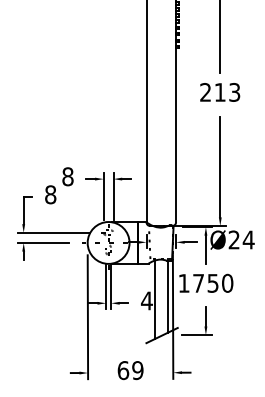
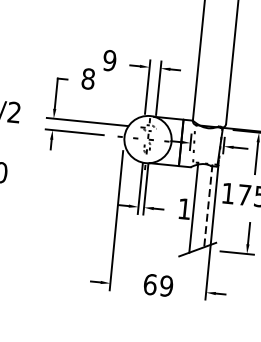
text: (67, 176) -> (109, 60), 8 -> 9
line: (167, 296) -> (208, 206), solid -> dashed
text: (146, 300) -> (184, 208), 4 -> 1

